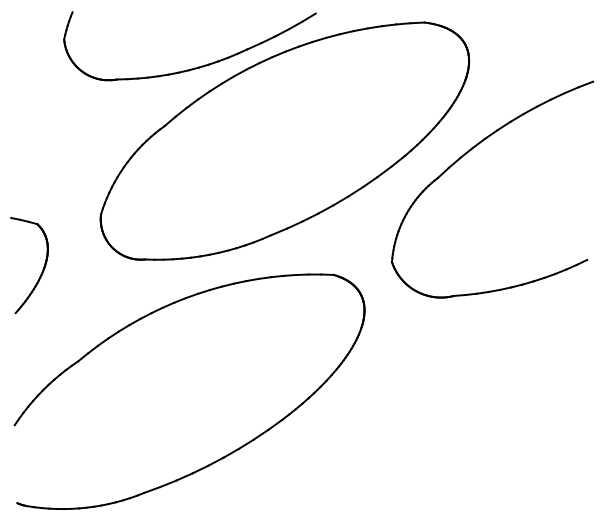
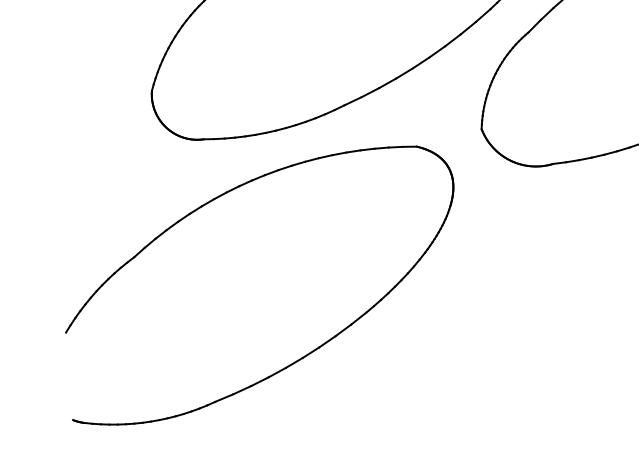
part: (41, 271) -> (88, 158), removed

